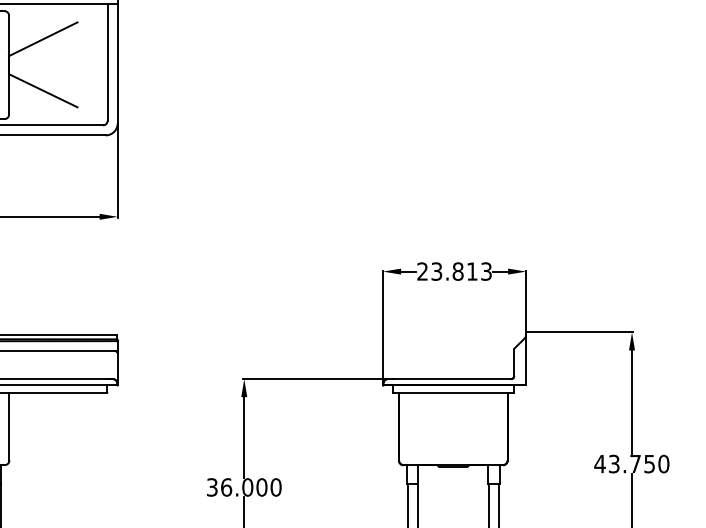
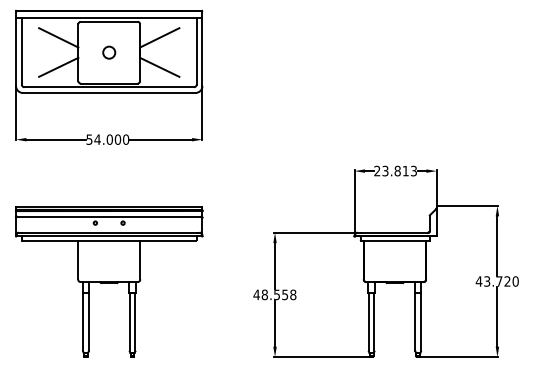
text: (649, 464) -> (507, 281), 43.750 -> 43.720
text: (243, 486) -> (274, 294), 36.000 -> 48.558

